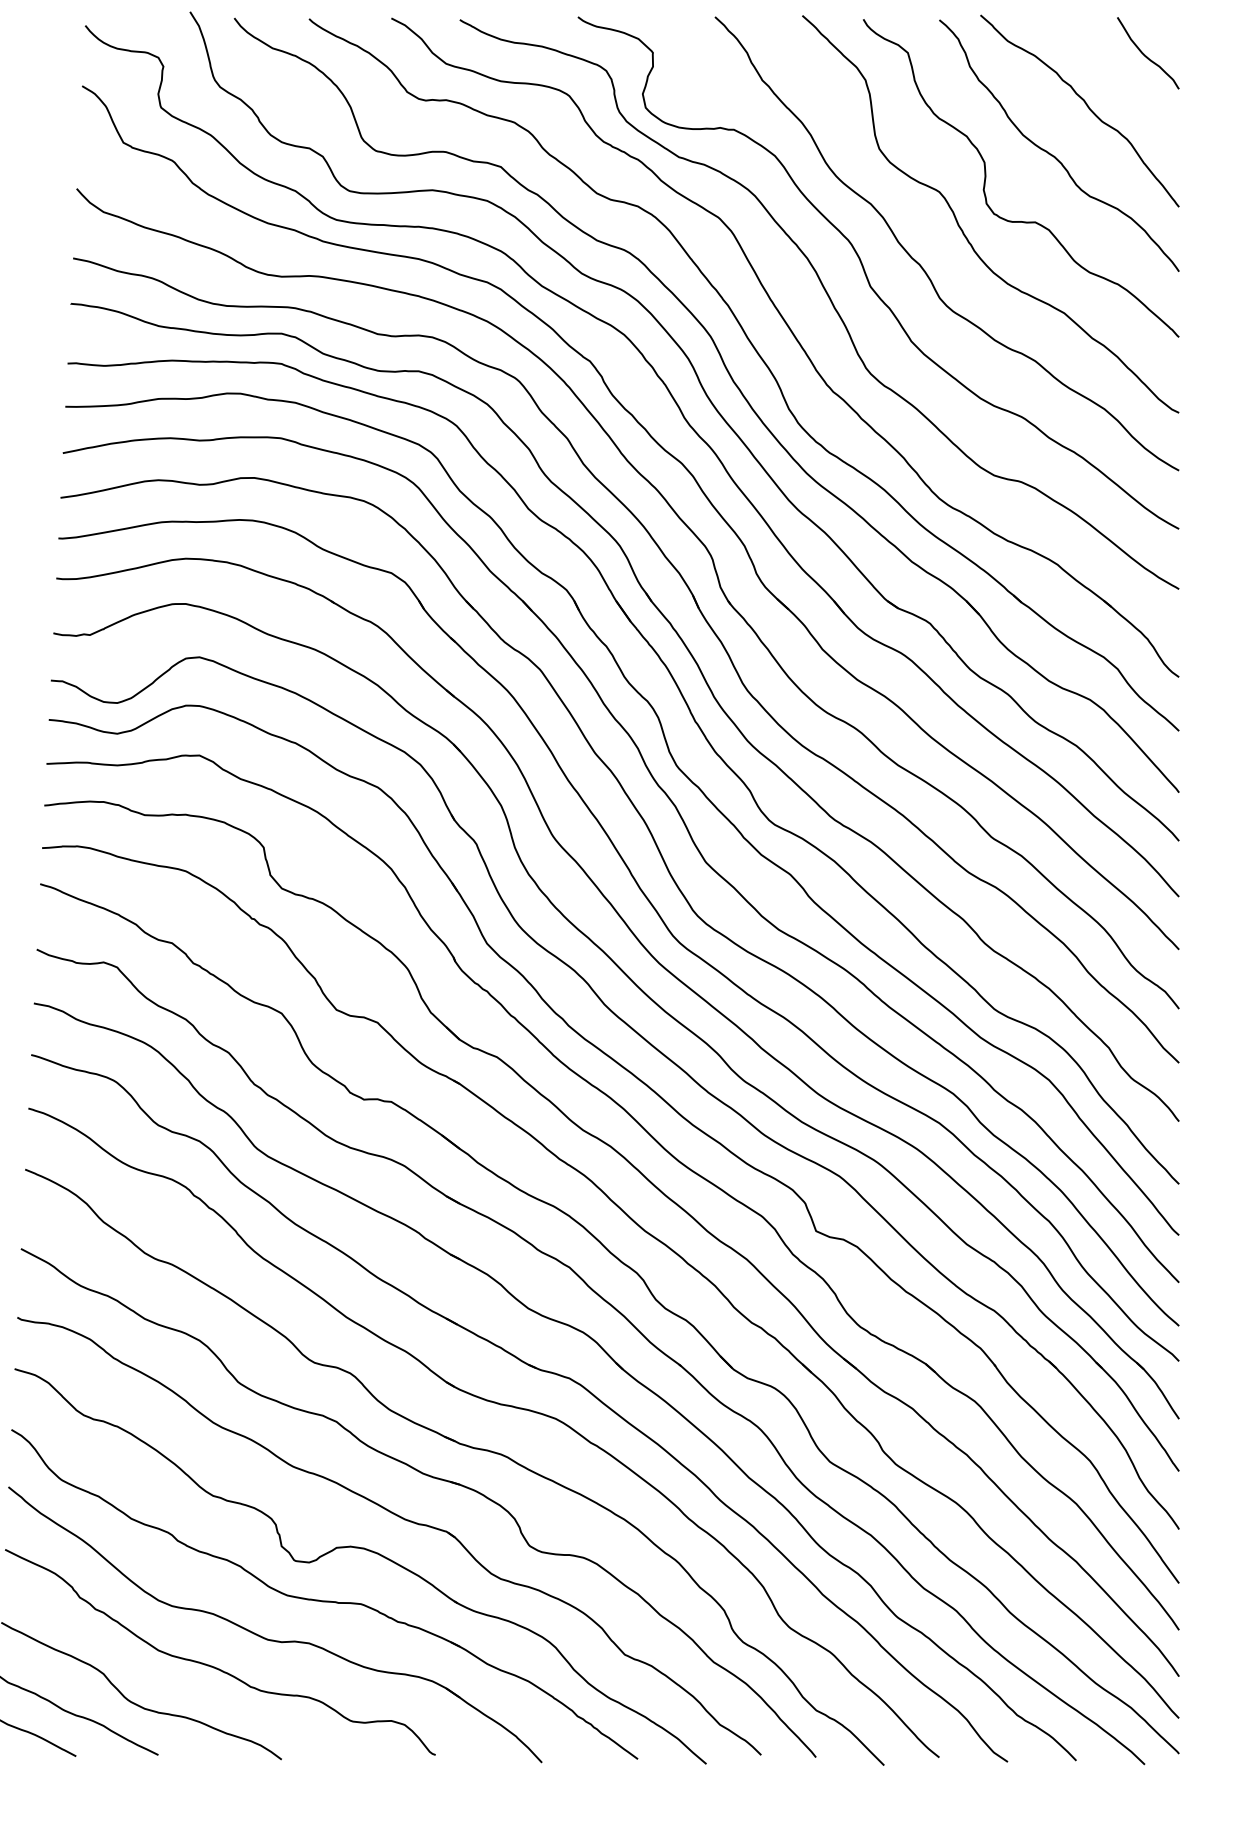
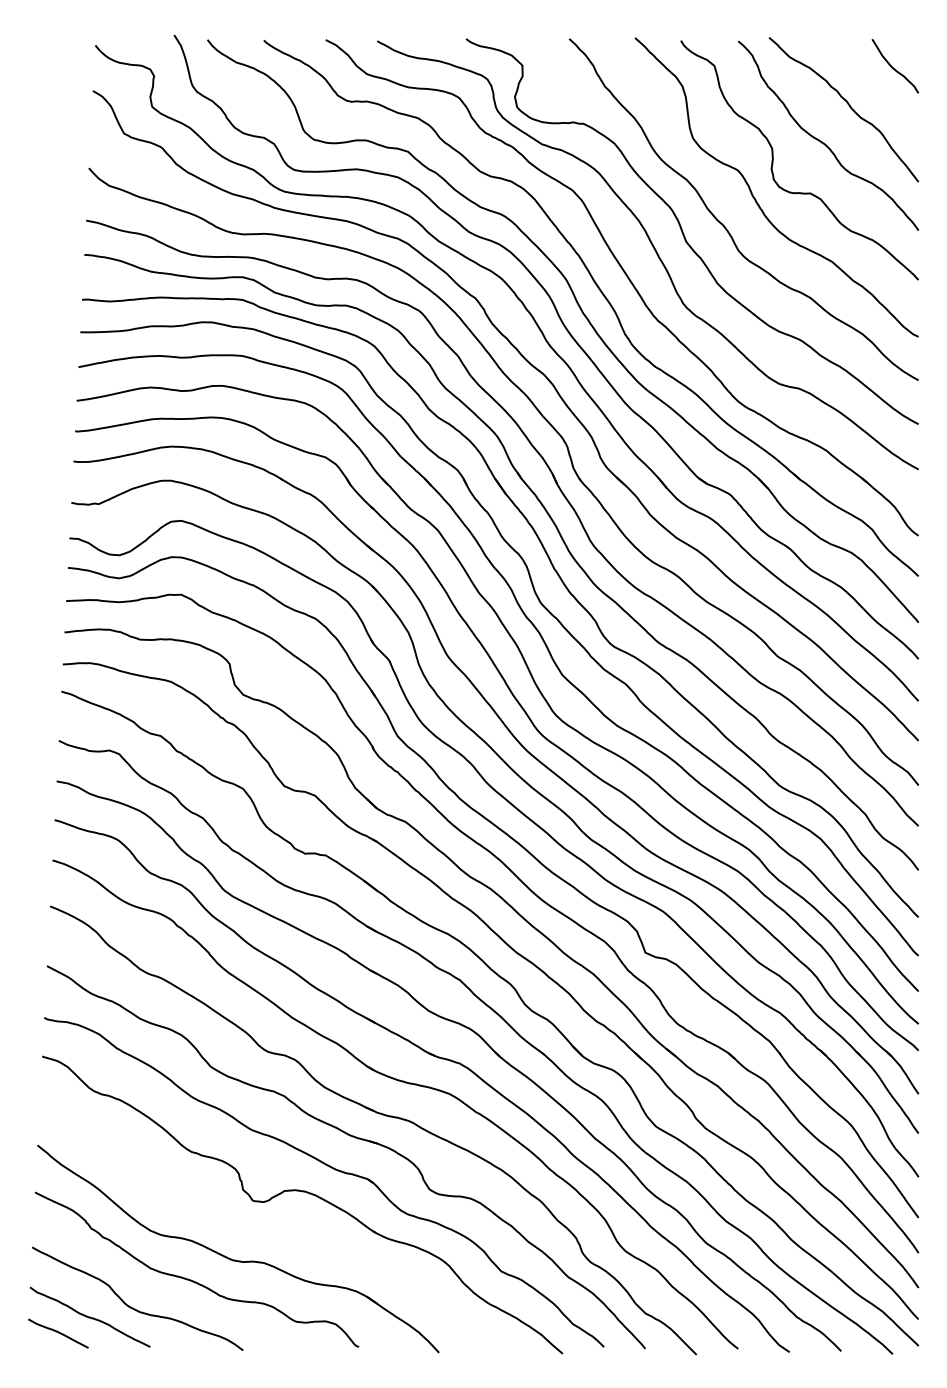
part: (324, 1593) -> (275, 1225), removed

